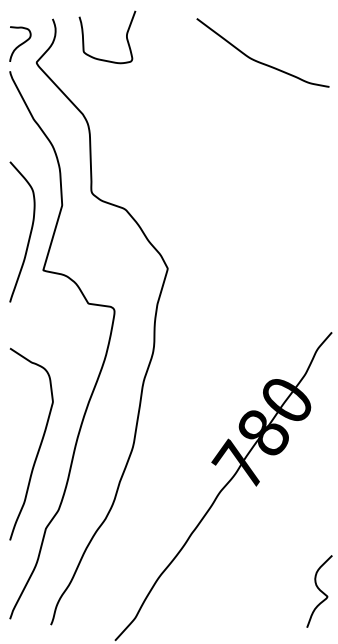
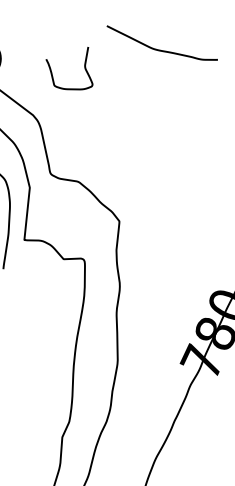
curve: (126, 37) -> (85, 68), moved
curve: (39, 444) -> (45, 373), removed

